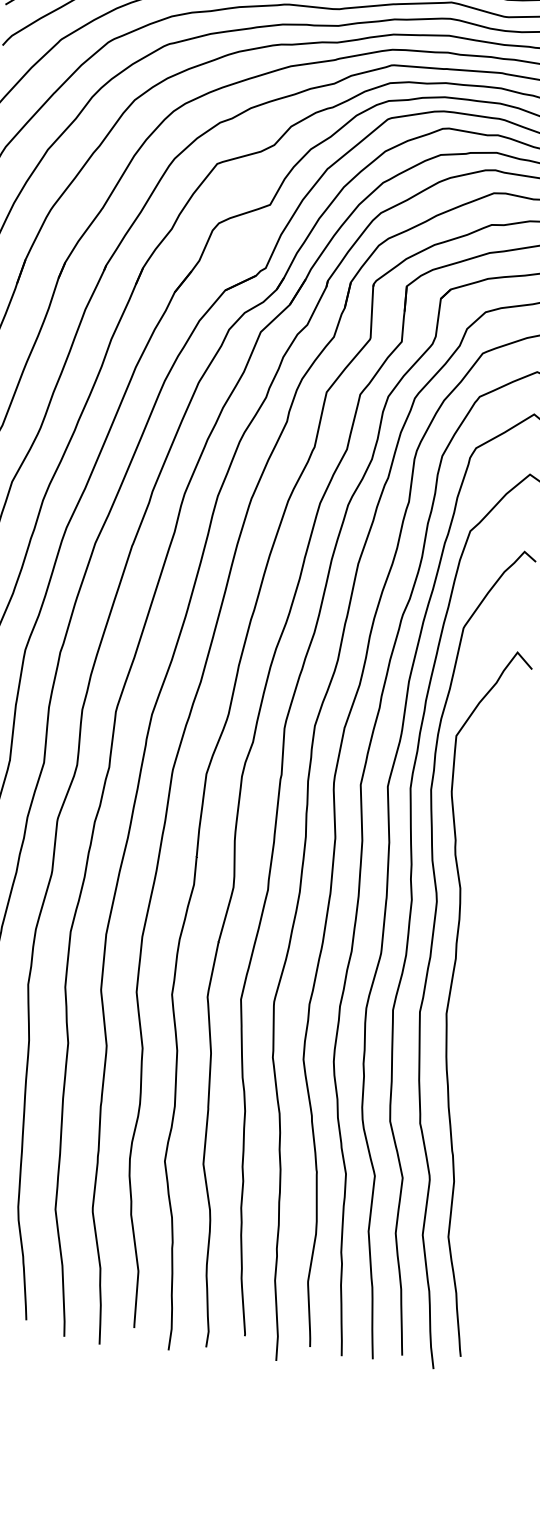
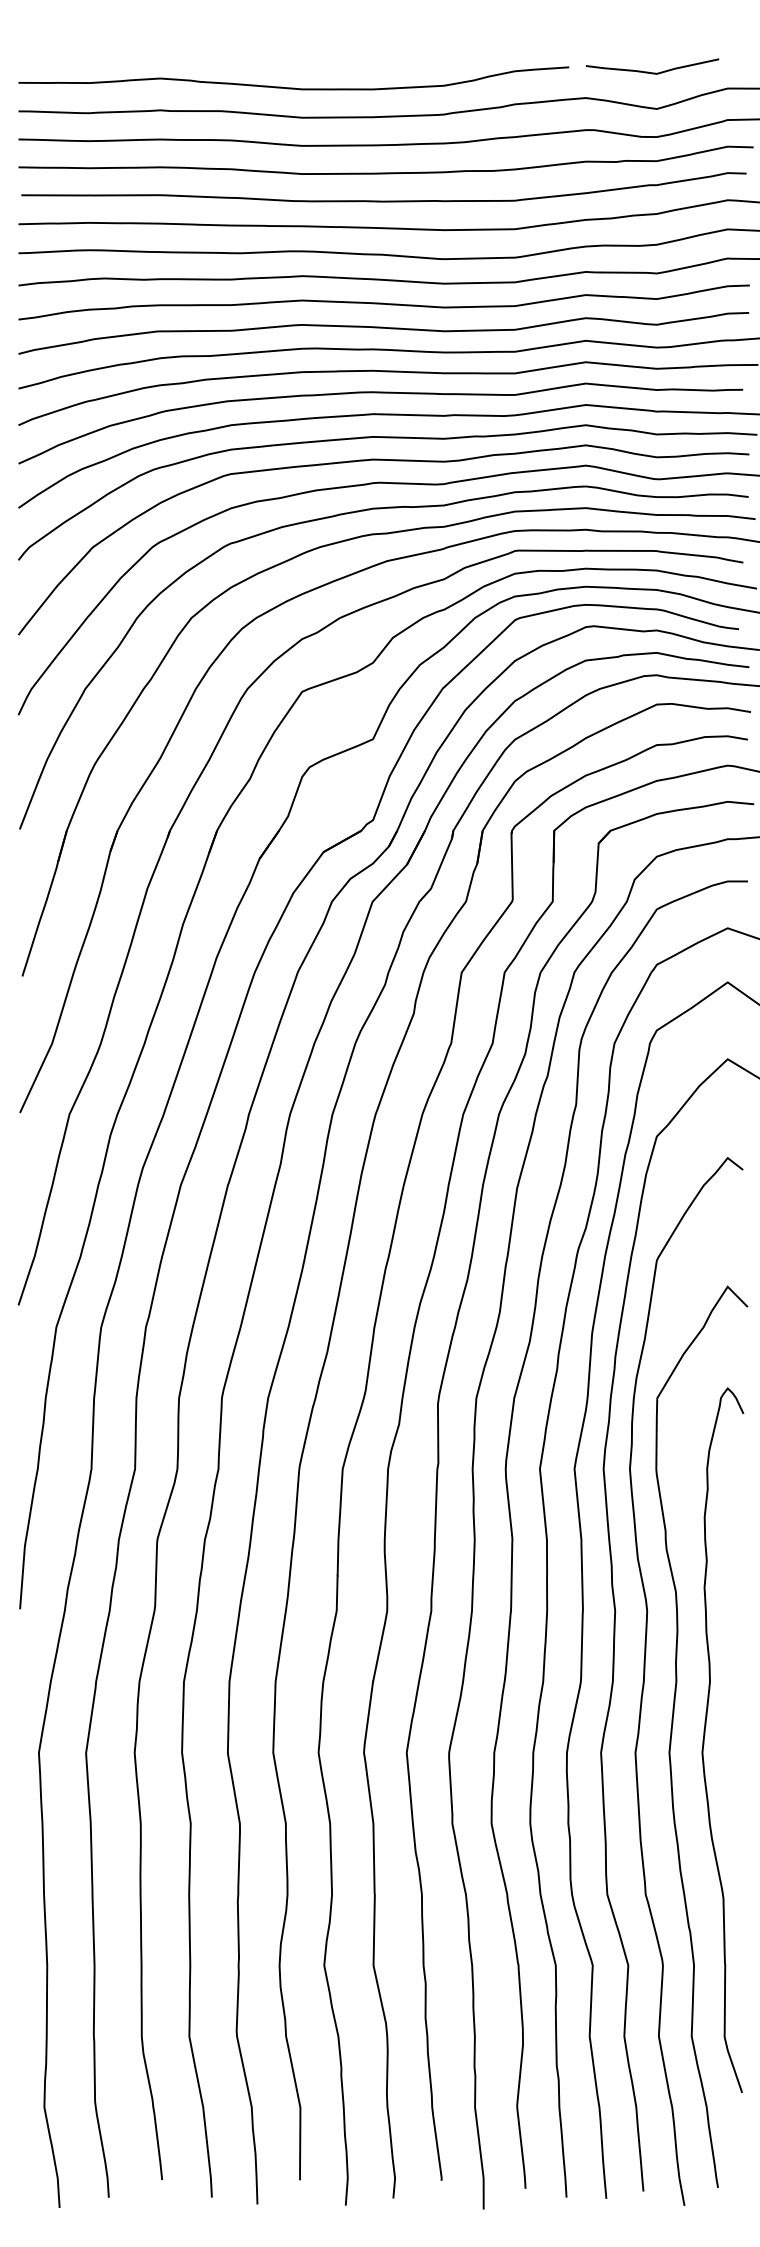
curve: (475, 1002) -> (705, 1735), added

